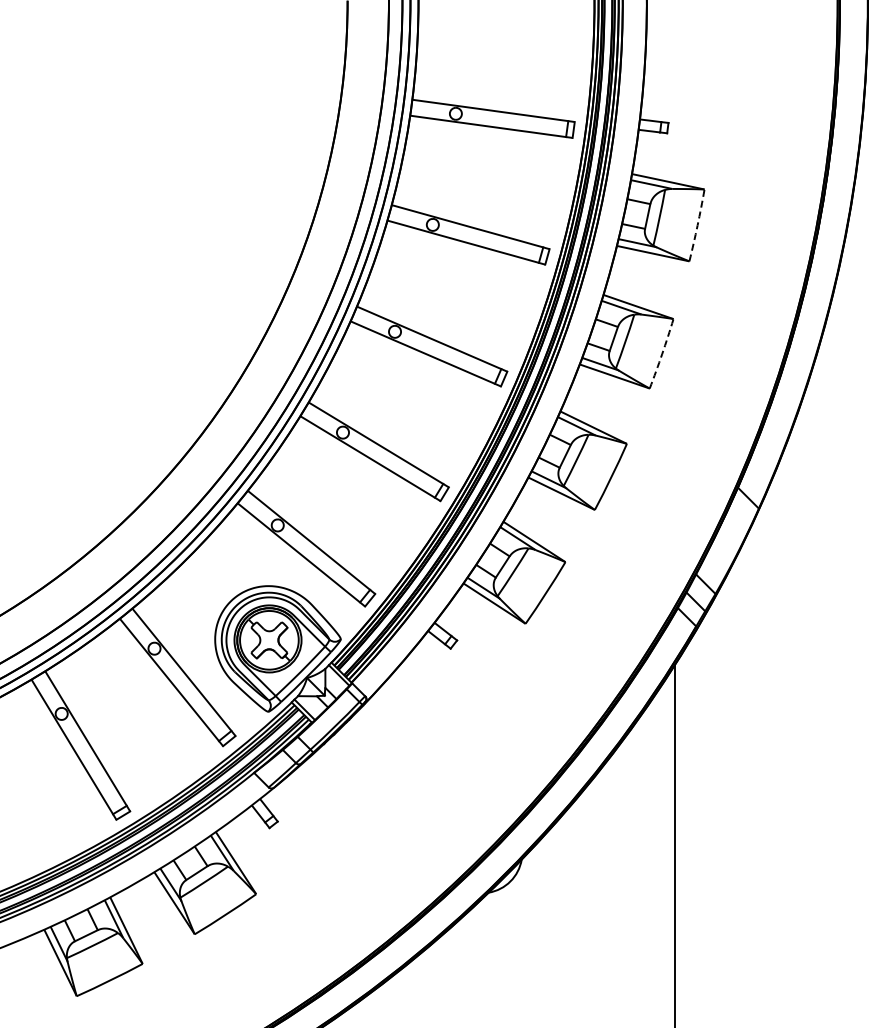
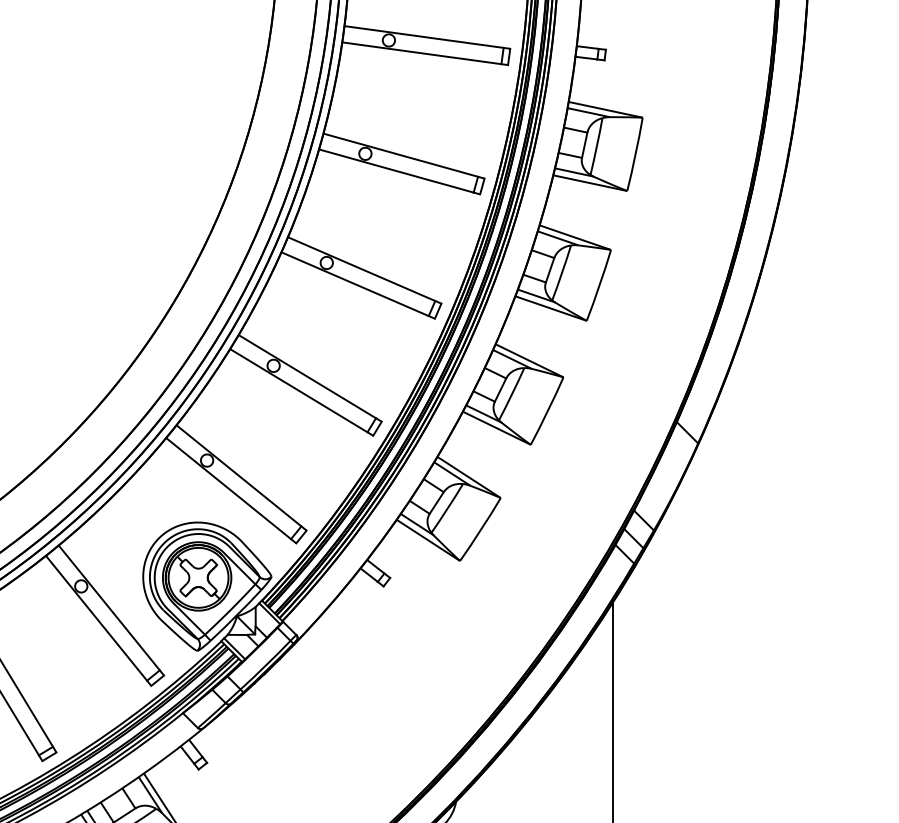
arc: (697, 225) -> (635, 154), dashed -> solid
arc: (662, 354) -> (599, 286), dashed -> solid

